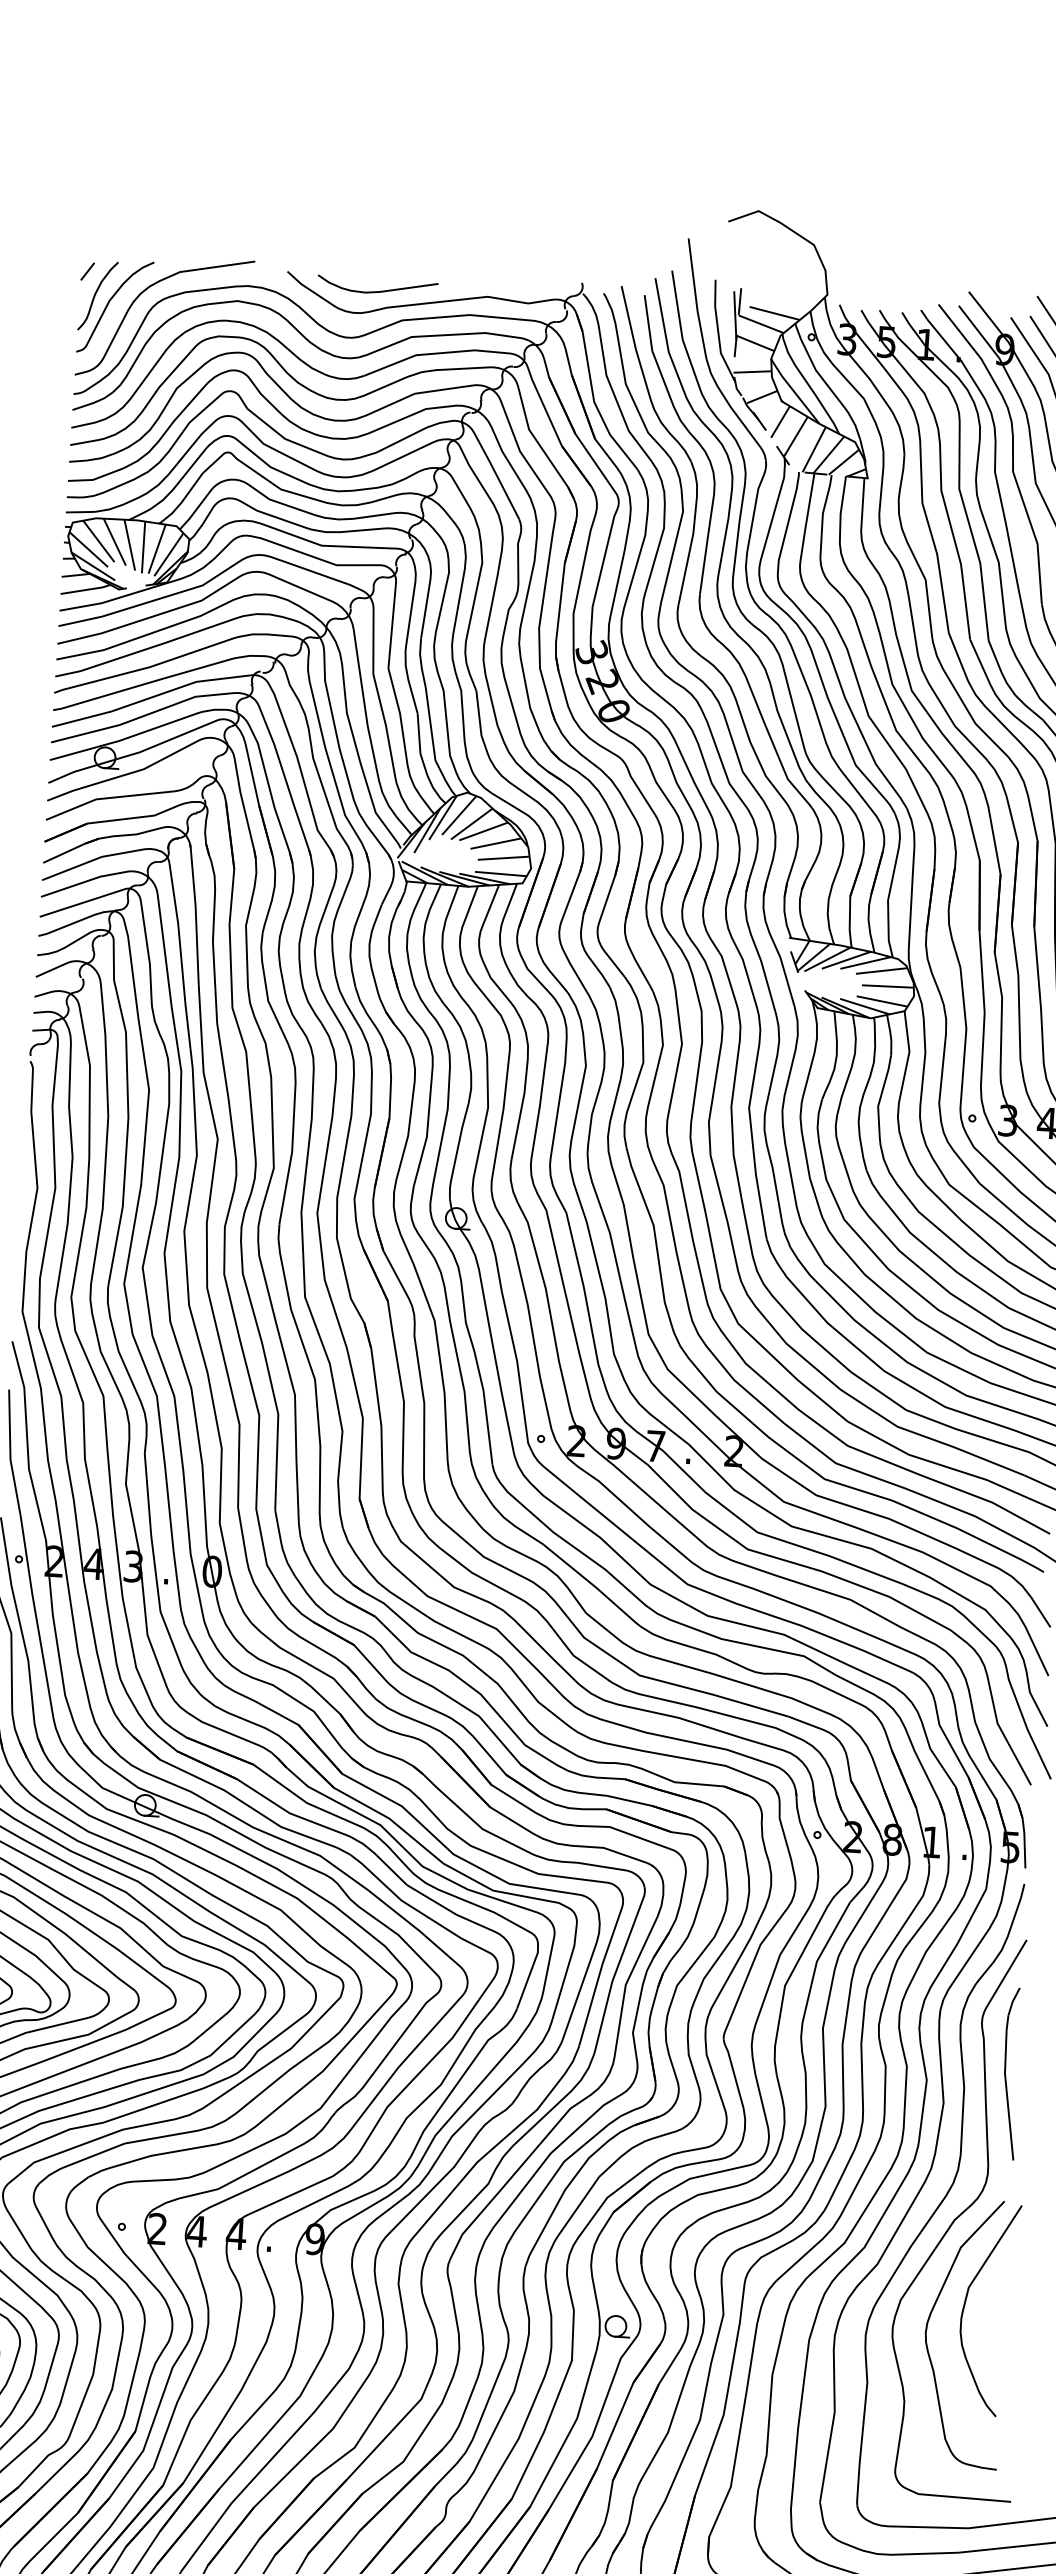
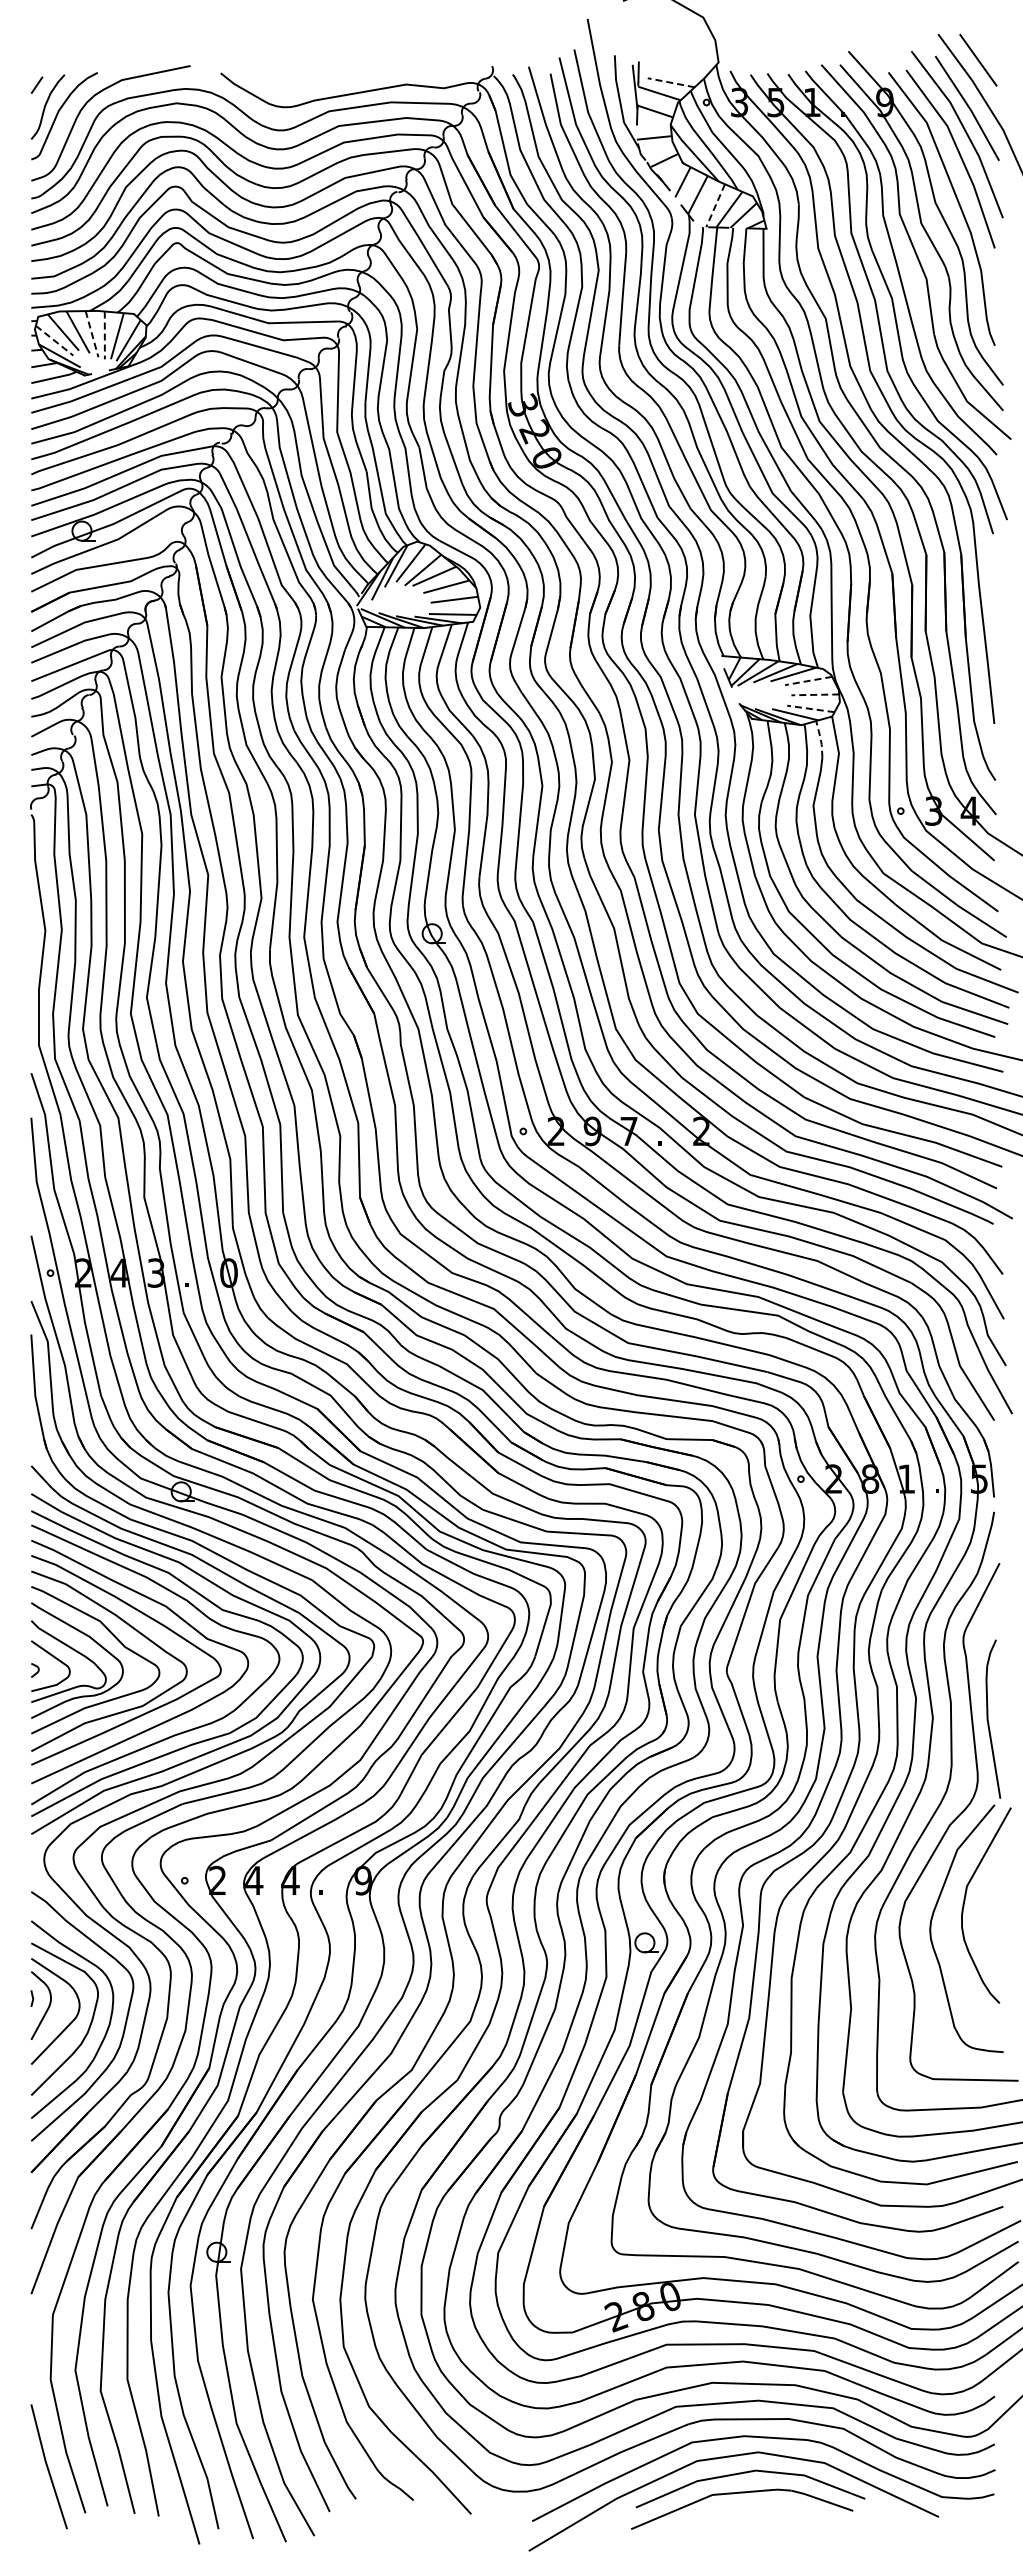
curve: (377, 290) -> (304, 85), removed
line: (775, 313) -> (671, 82), solid -> dashed
line: (814, 450) -> (715, 206), solid -> dashed
line: (130, 545) -> (92, 334), solid -> dashed
line: (143, 547) -> (104, 335), solid -> dashed
line: (88, 549) -> (54, 340), solid -> dashed
line: (881, 970) -> (808, 680), solid -> dashed
line: (888, 986) -> (815, 694), solid -> dashed
line: (881, 1000) -> (810, 708), solid -> dashed
line: (890, 1035) -> (820, 739), solid -> dashed
part: (1011, 2073) -> (993, 1718), moved

